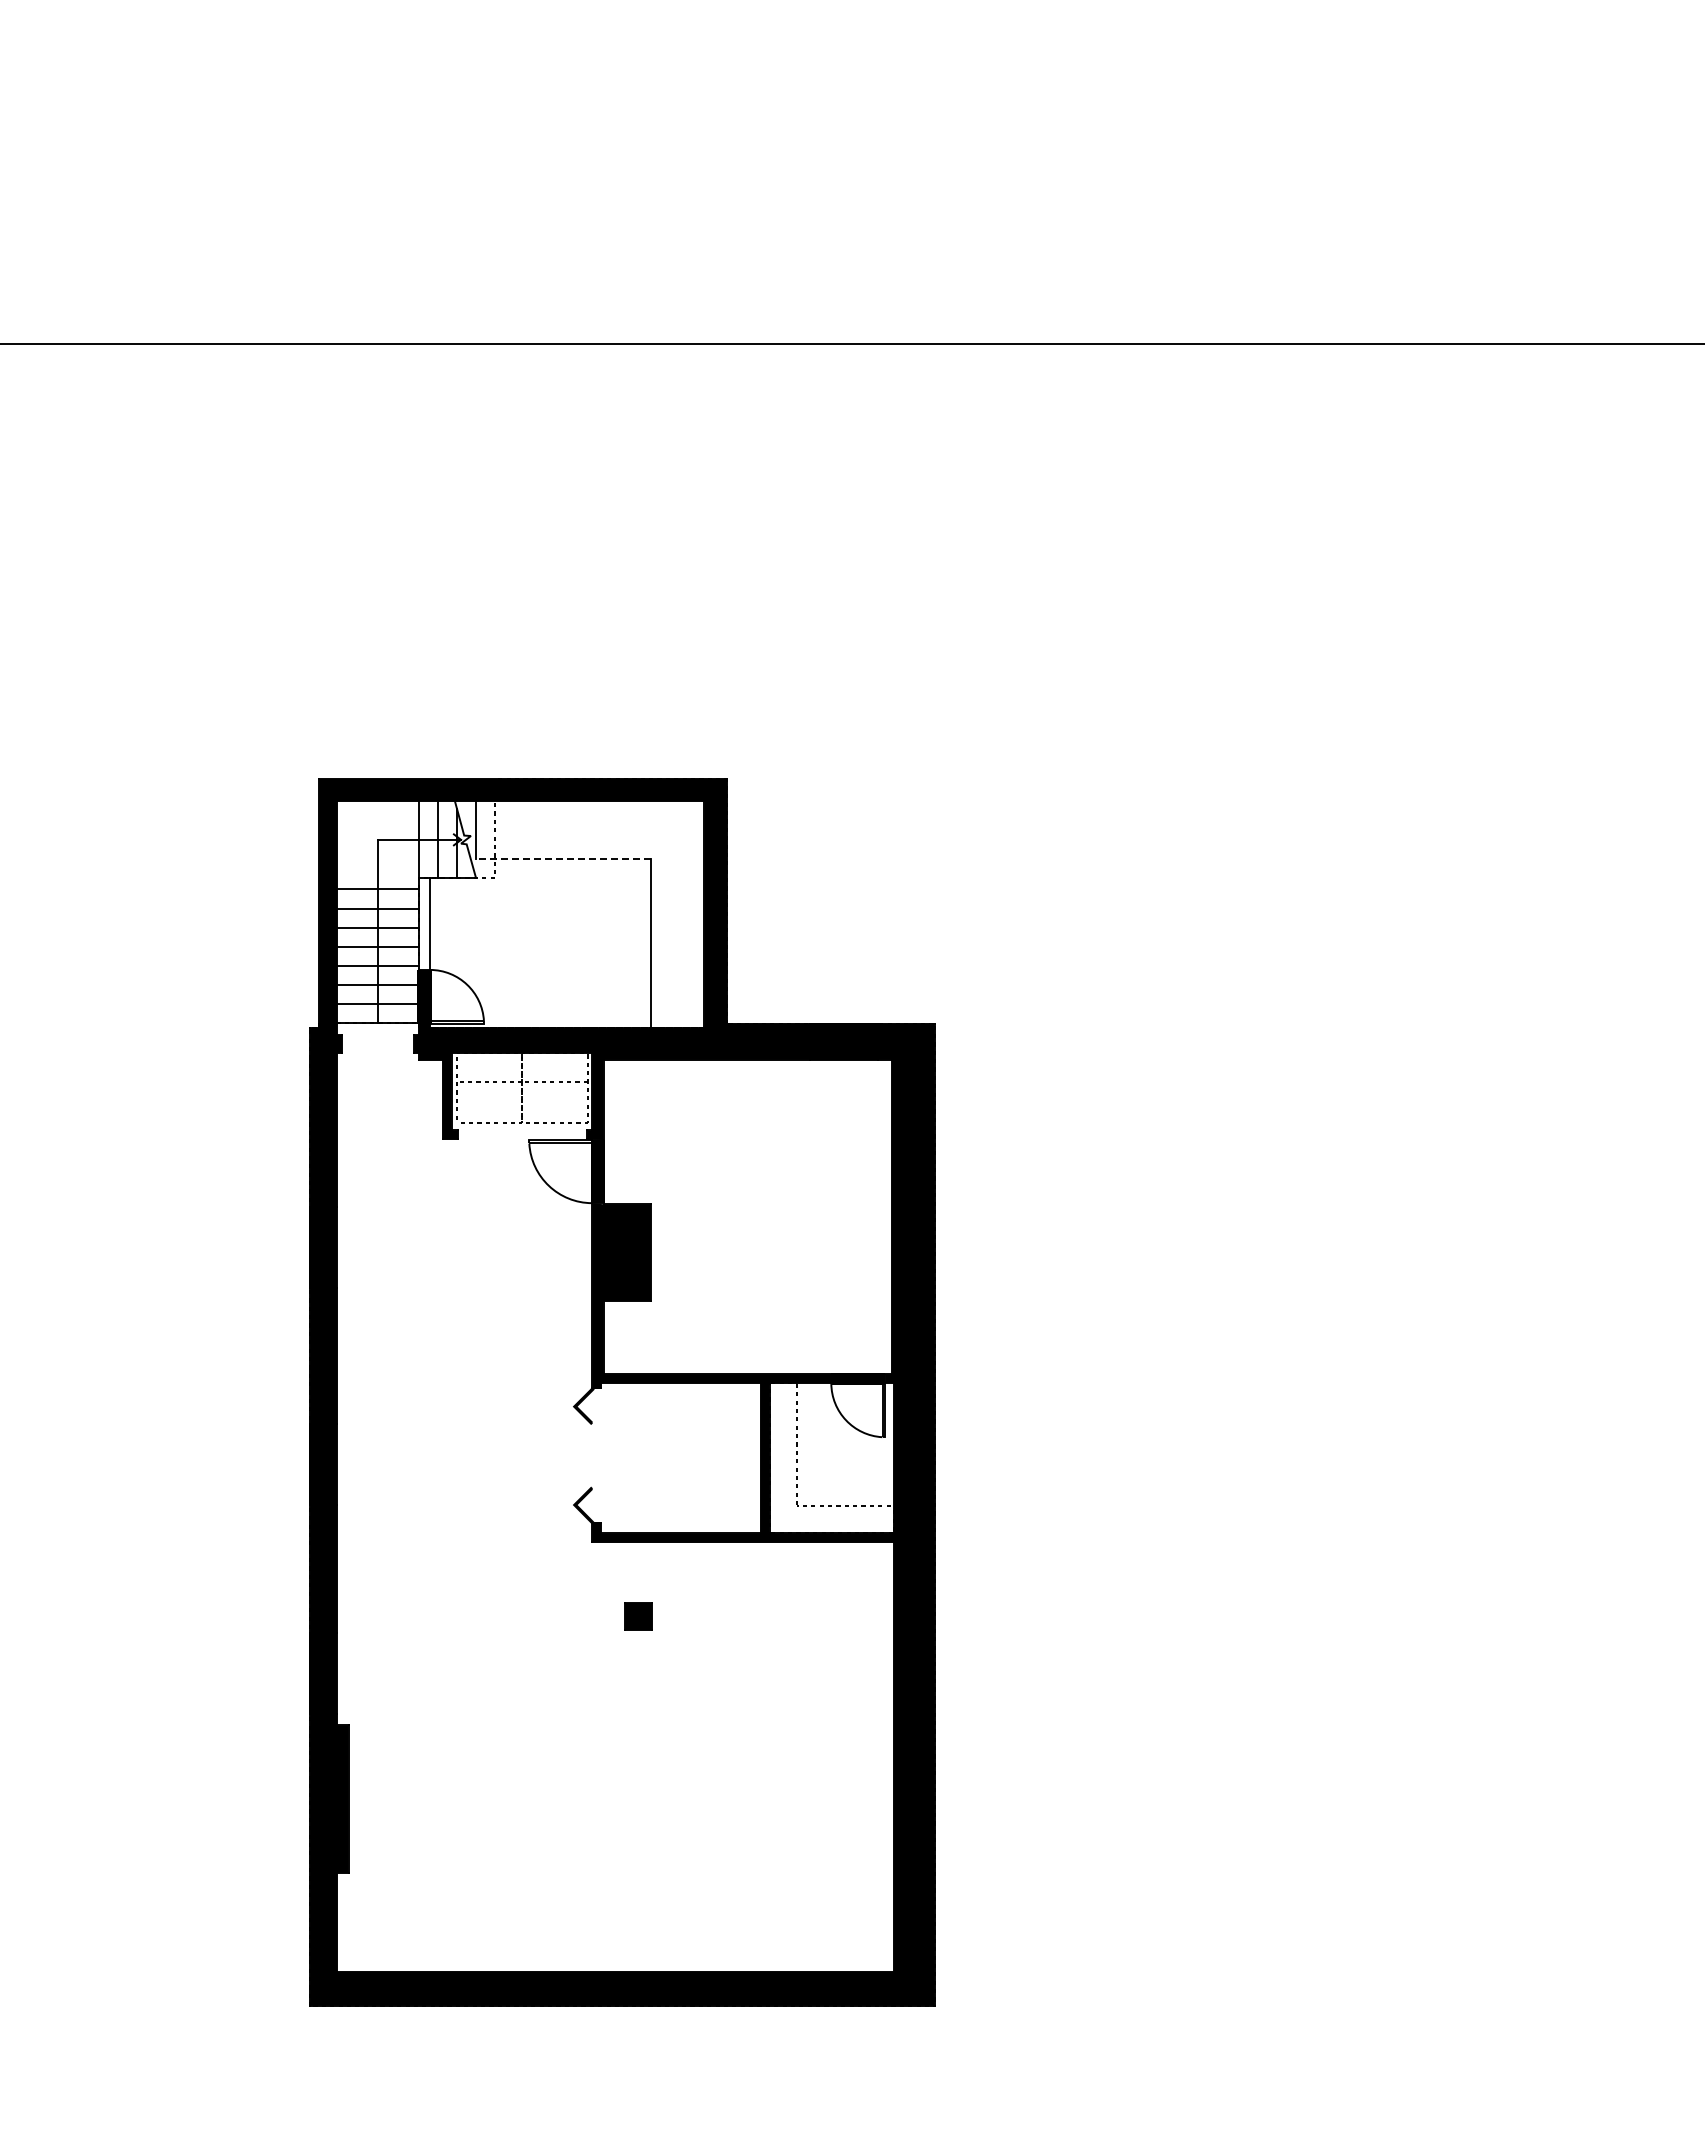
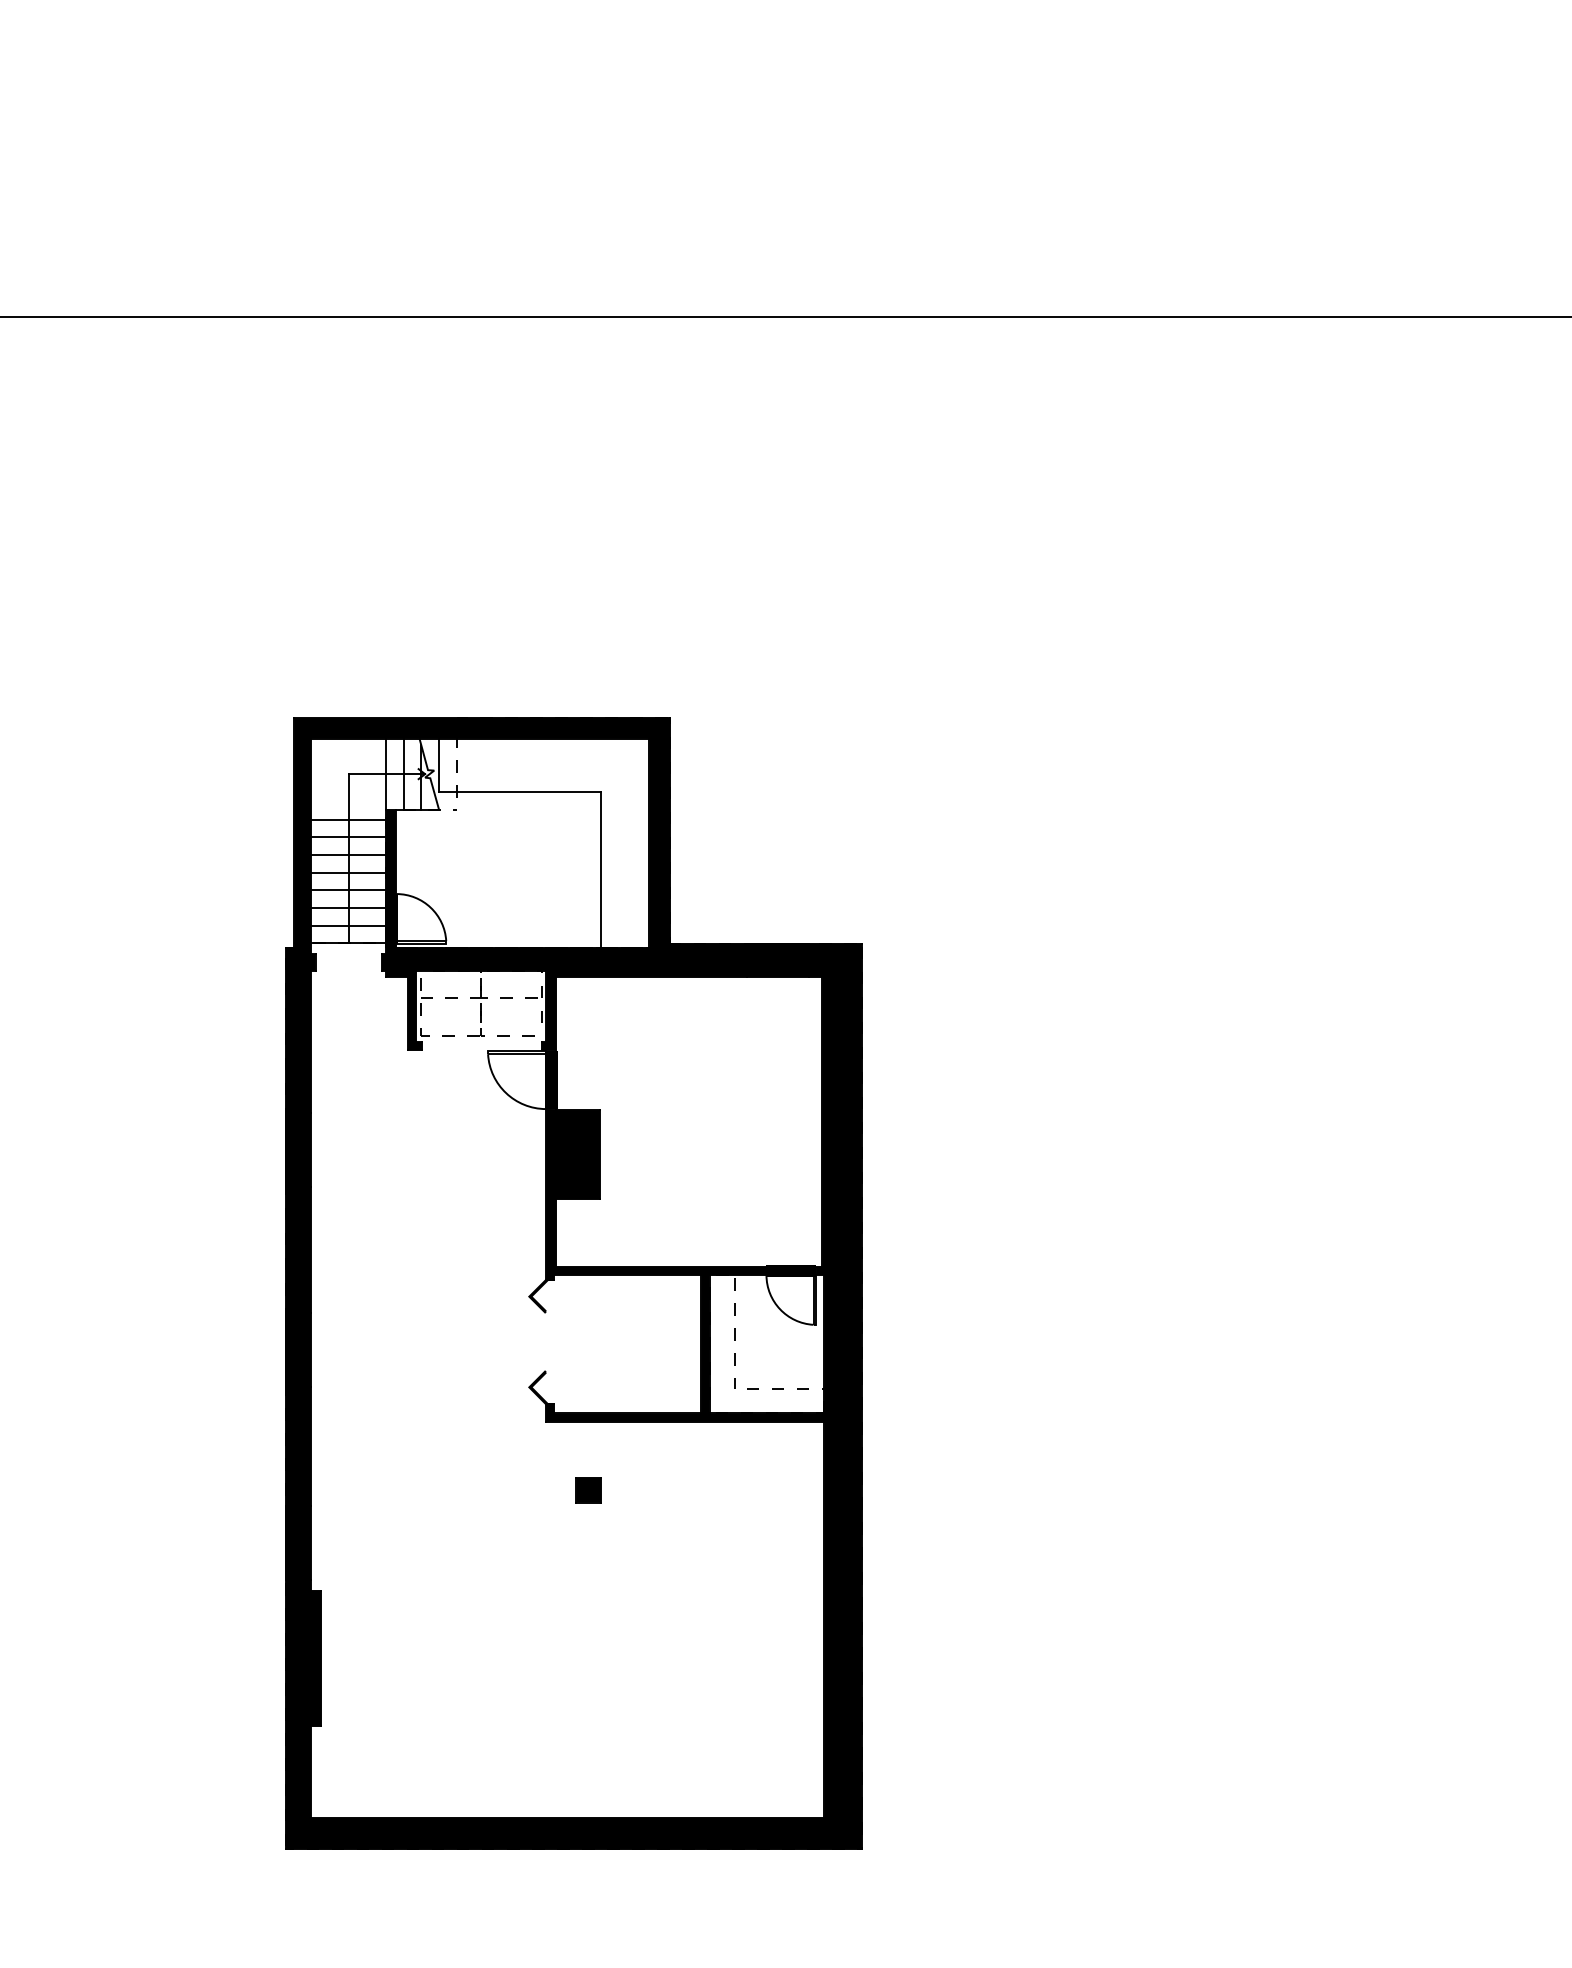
line: (563, 858) -> (519, 791), dashed -> solid
fill: (423, 923) -> (390, 851), added

